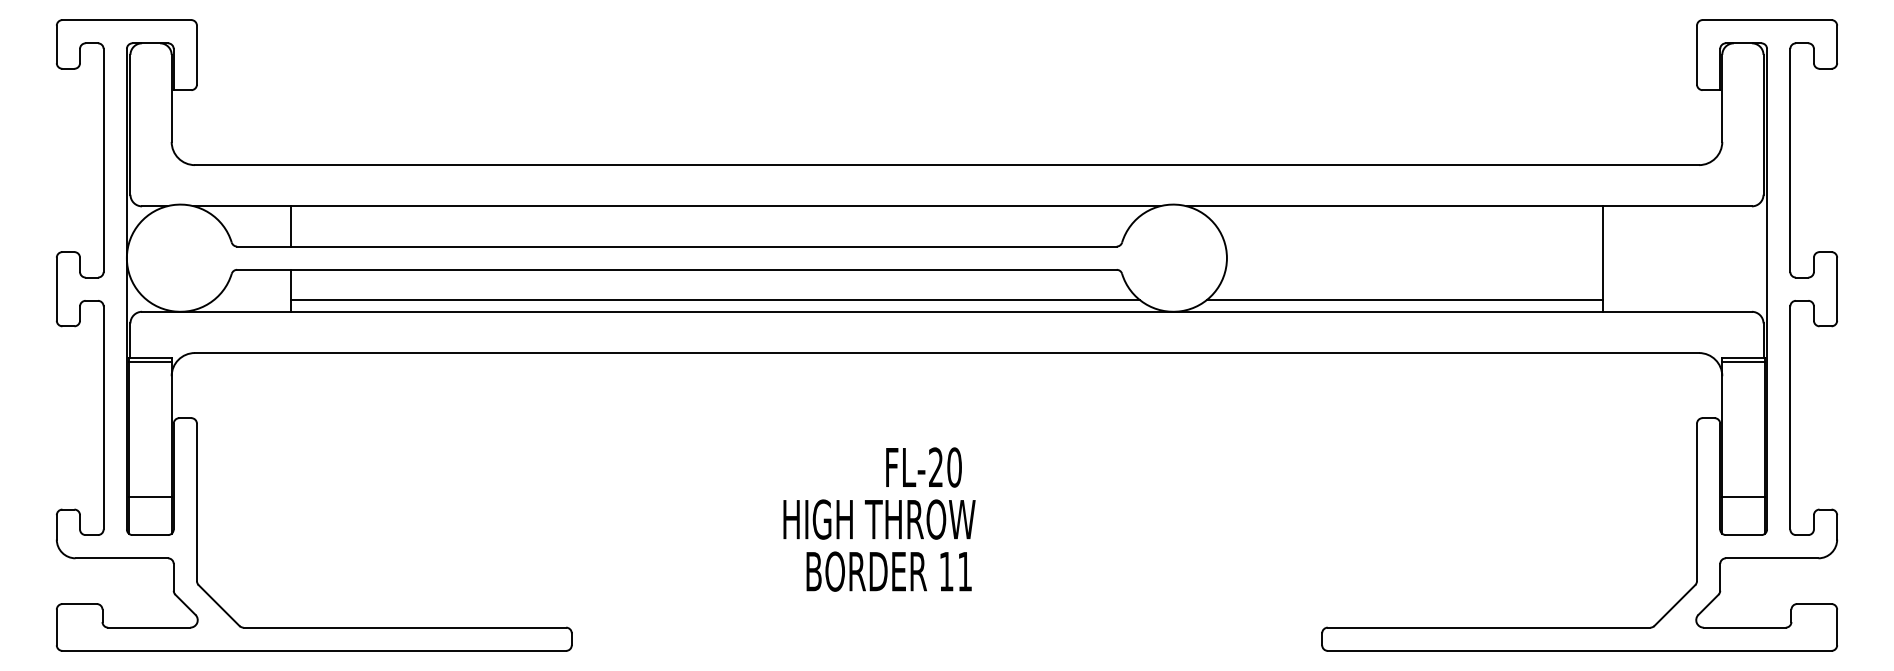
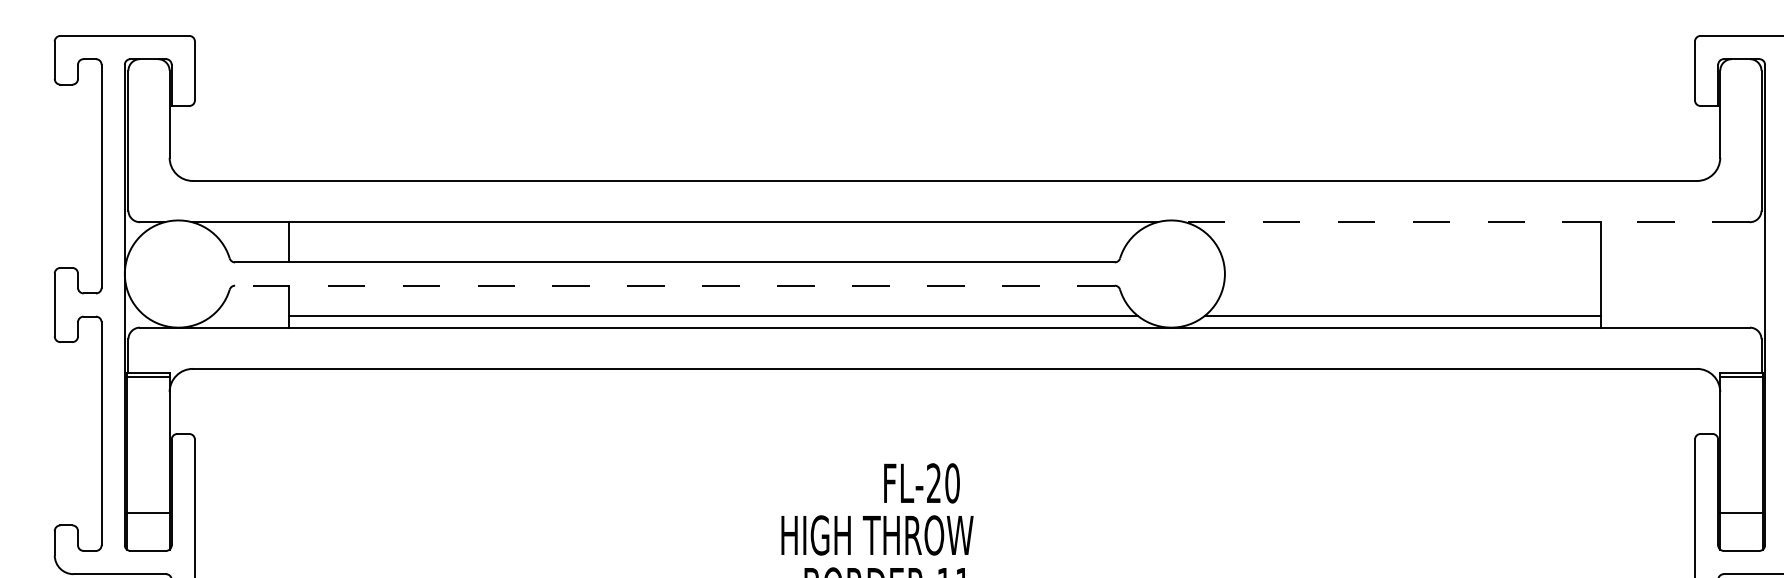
line: (1469, 206) -> (1467, 222), solid -> dashed
line: (676, 269) -> (674, 285), solid -> dashed

